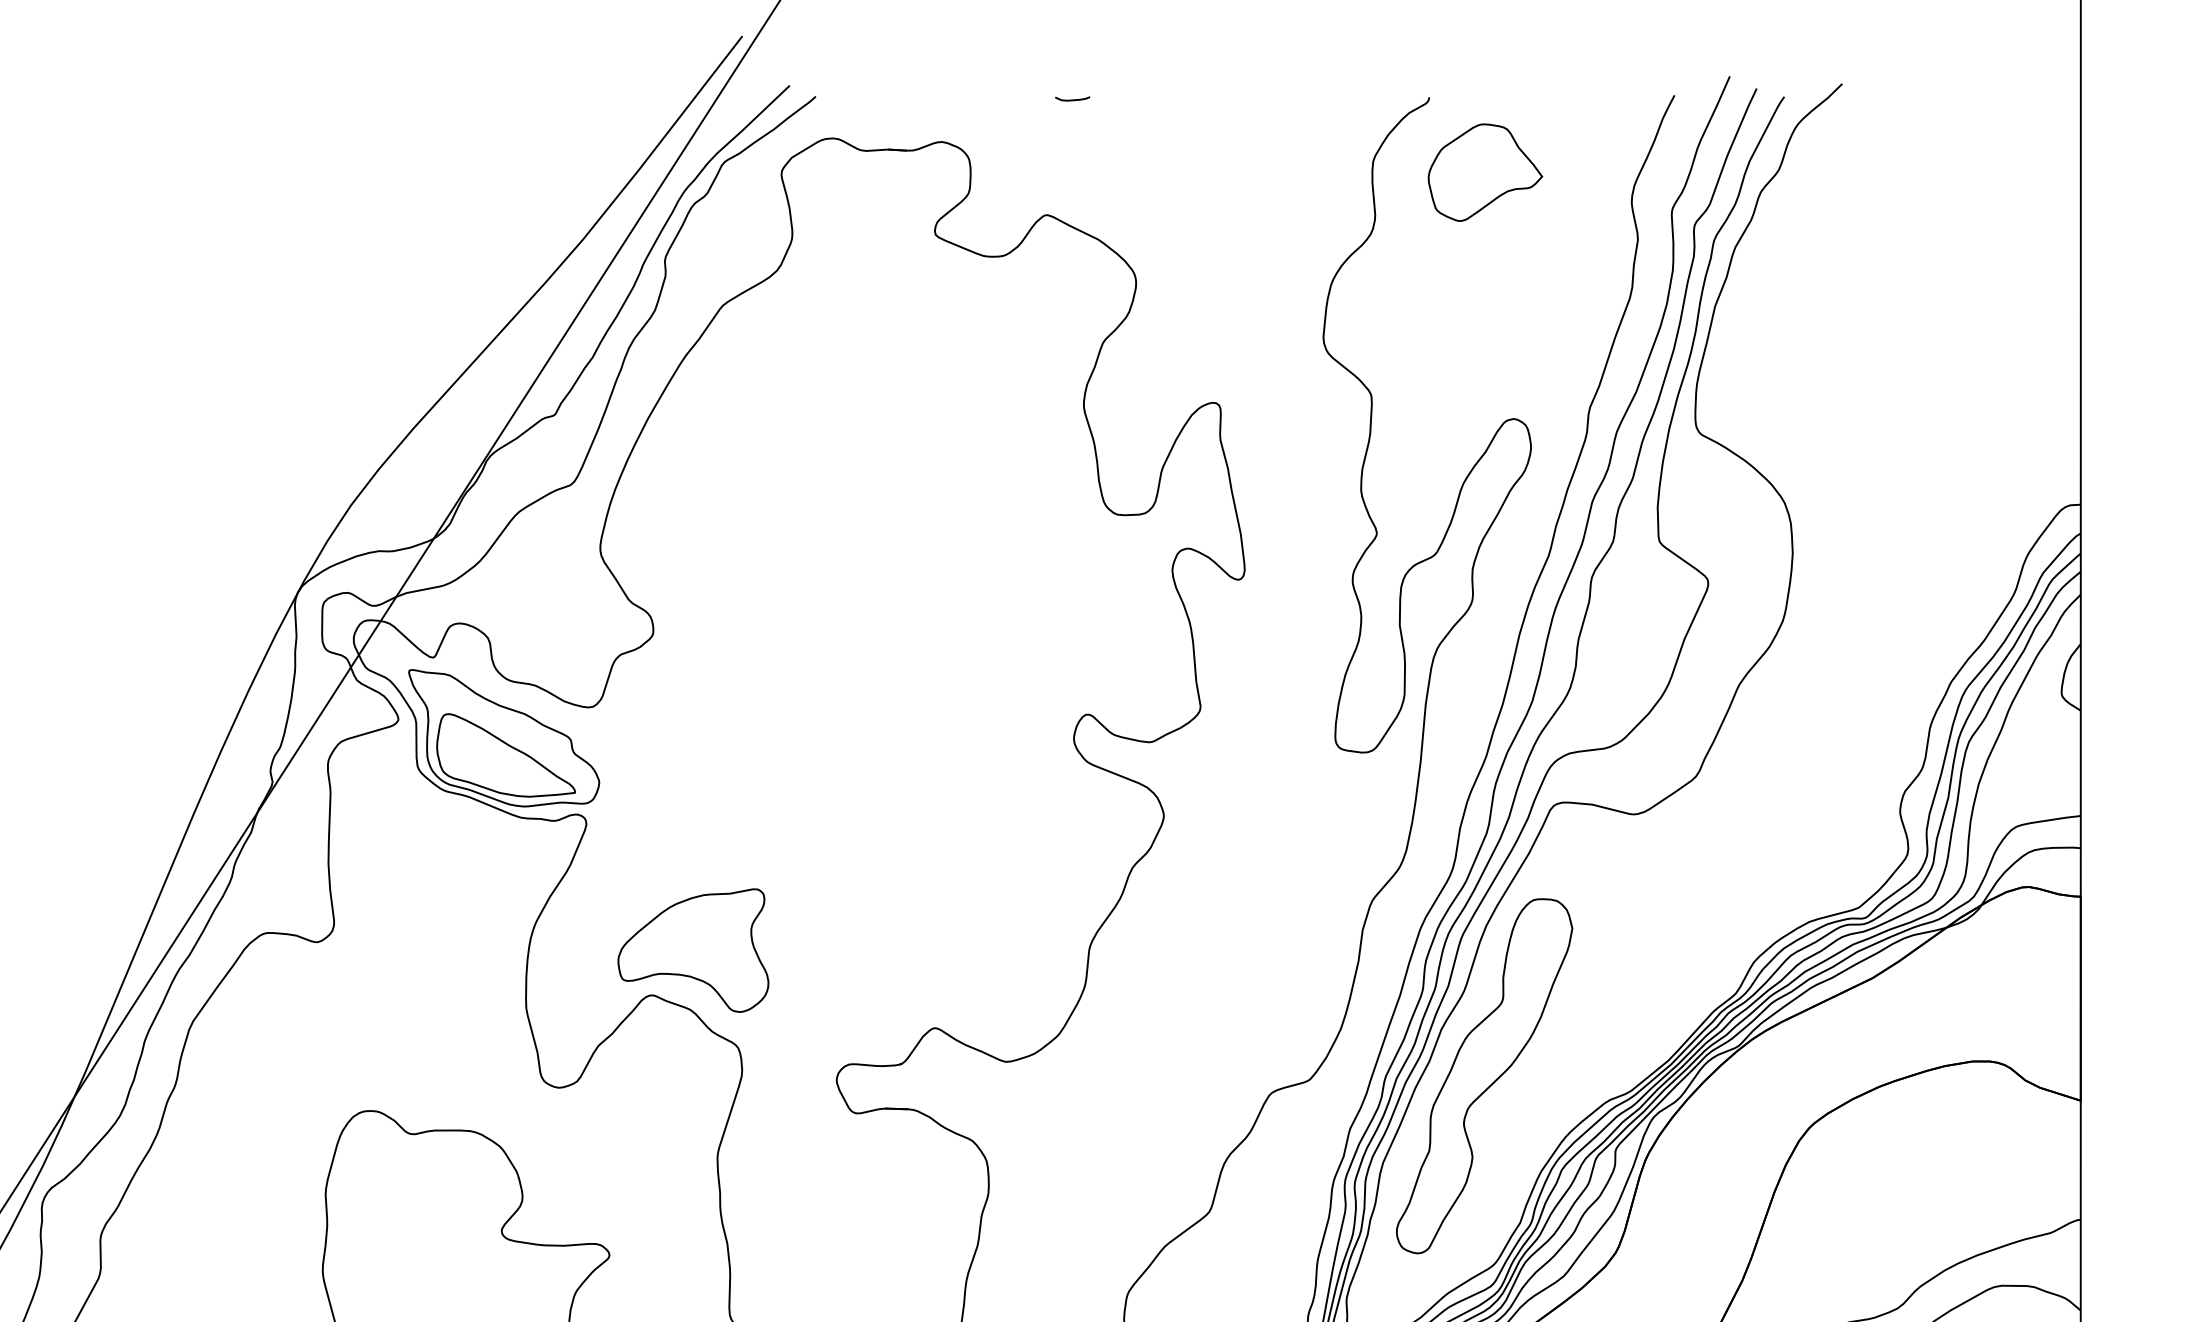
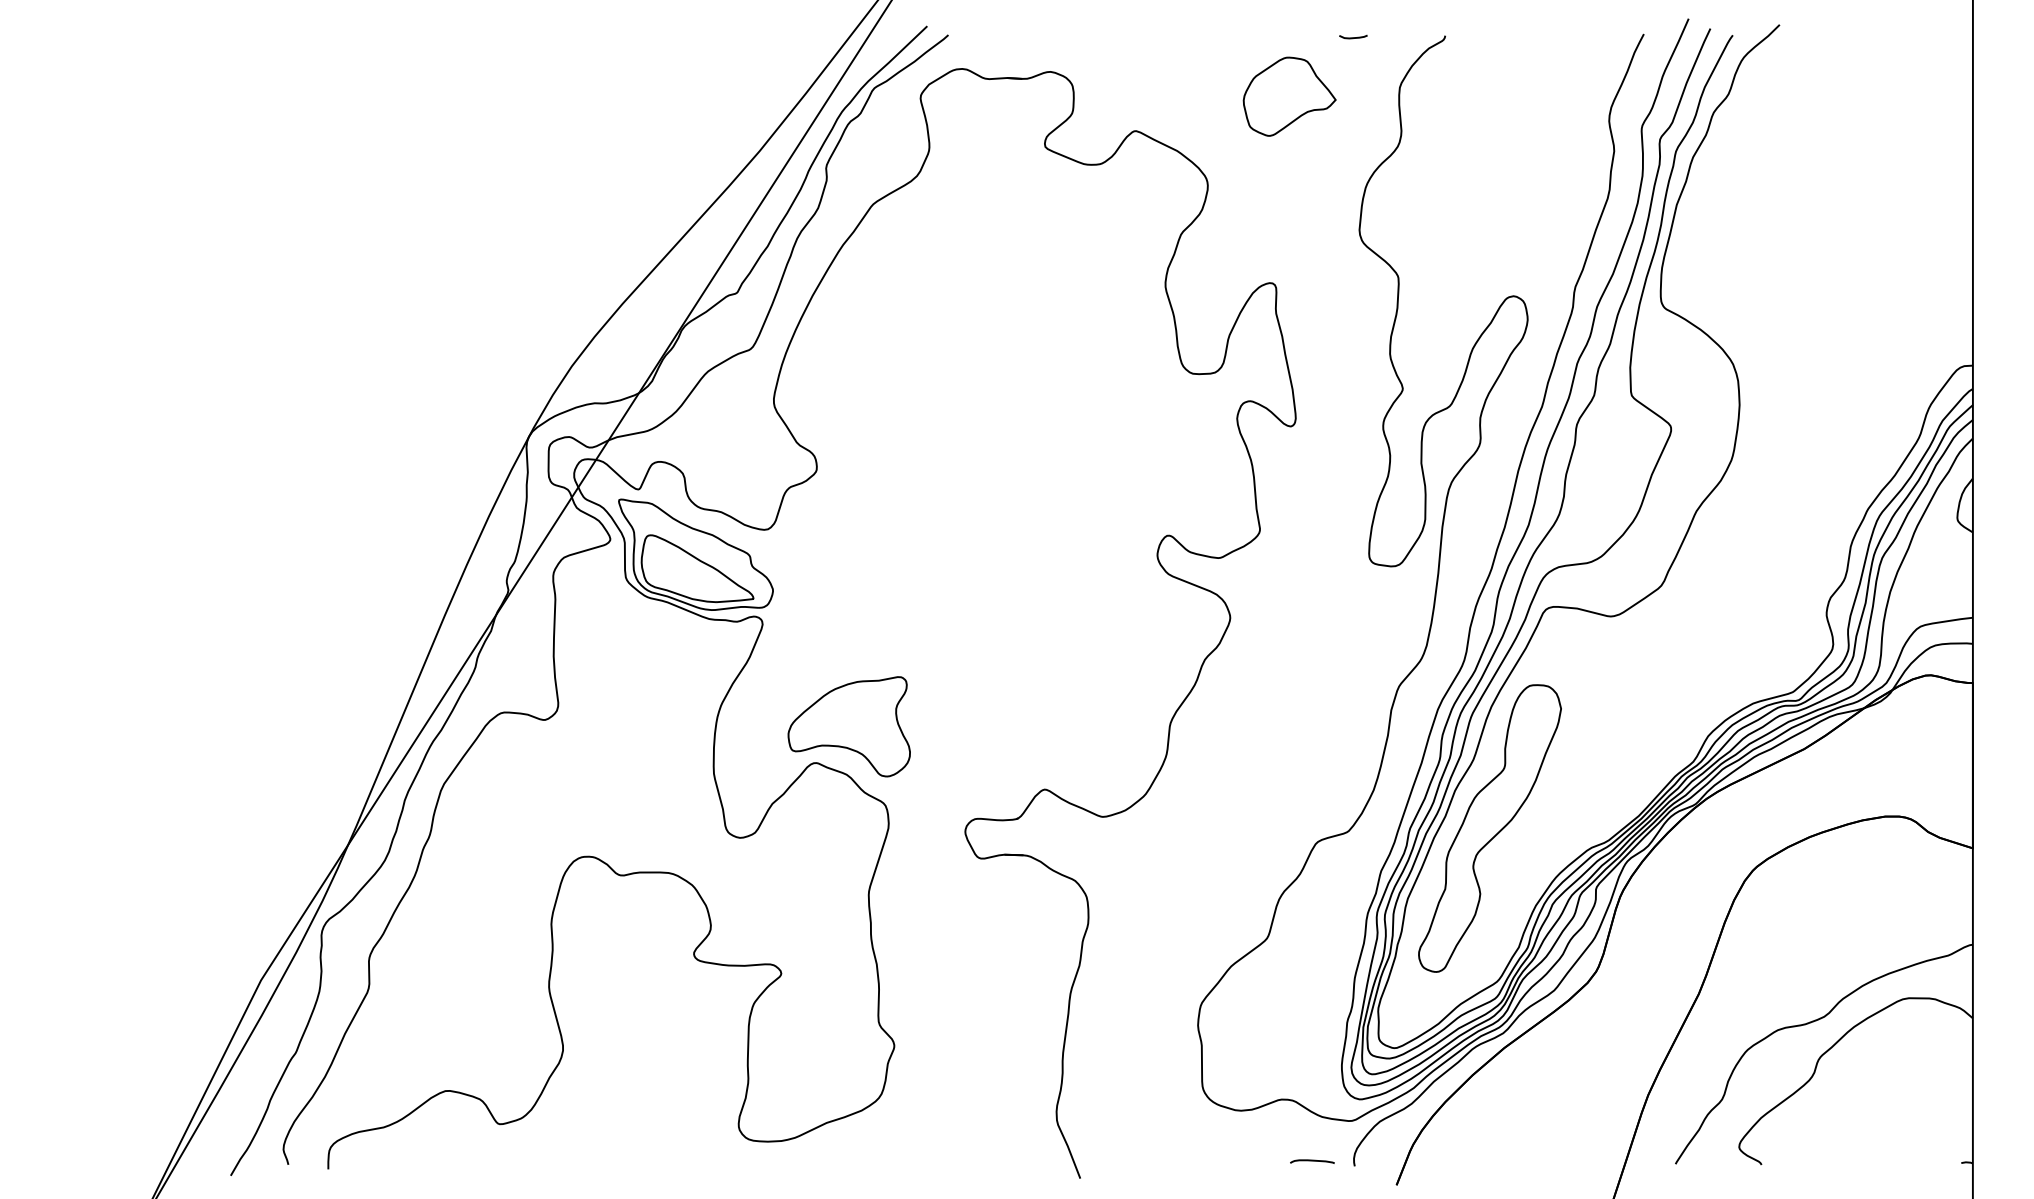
curve: (1072, 99) -> (1353, 37), moved
part: (1485, 172) -> (1289, 96), moved

